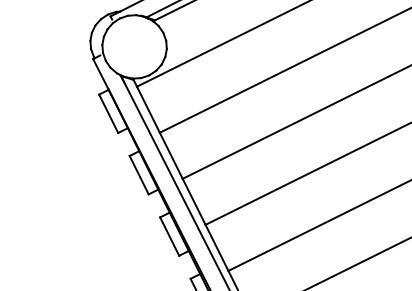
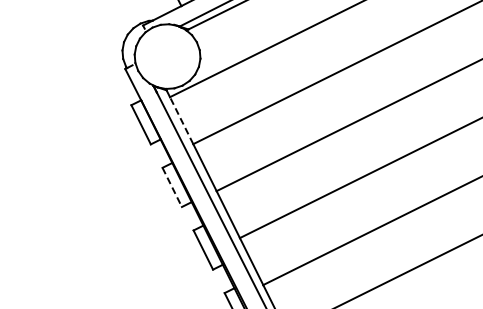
line: (148, 109) -> (181, 120), solid -> dashed
line: (139, 175) -> (172, 187), solid -> dashed

